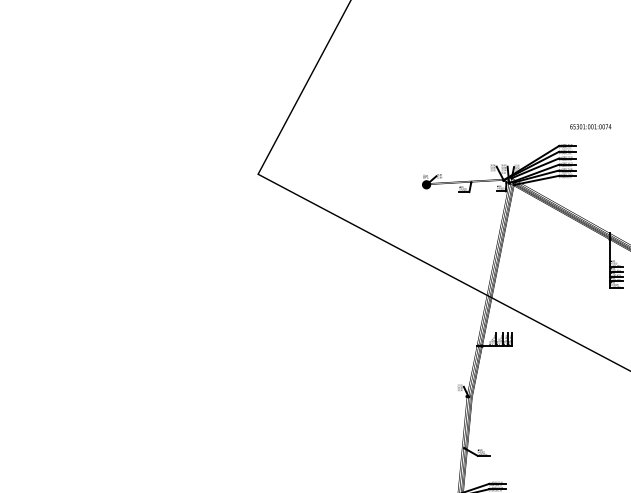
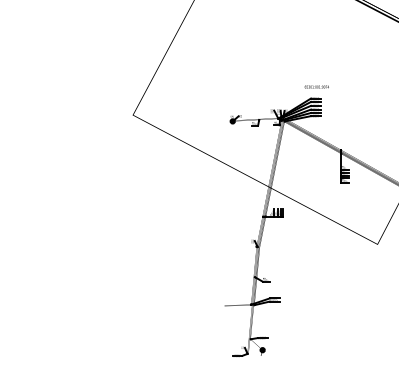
text: (590, 125) -> (316, 86), moved

